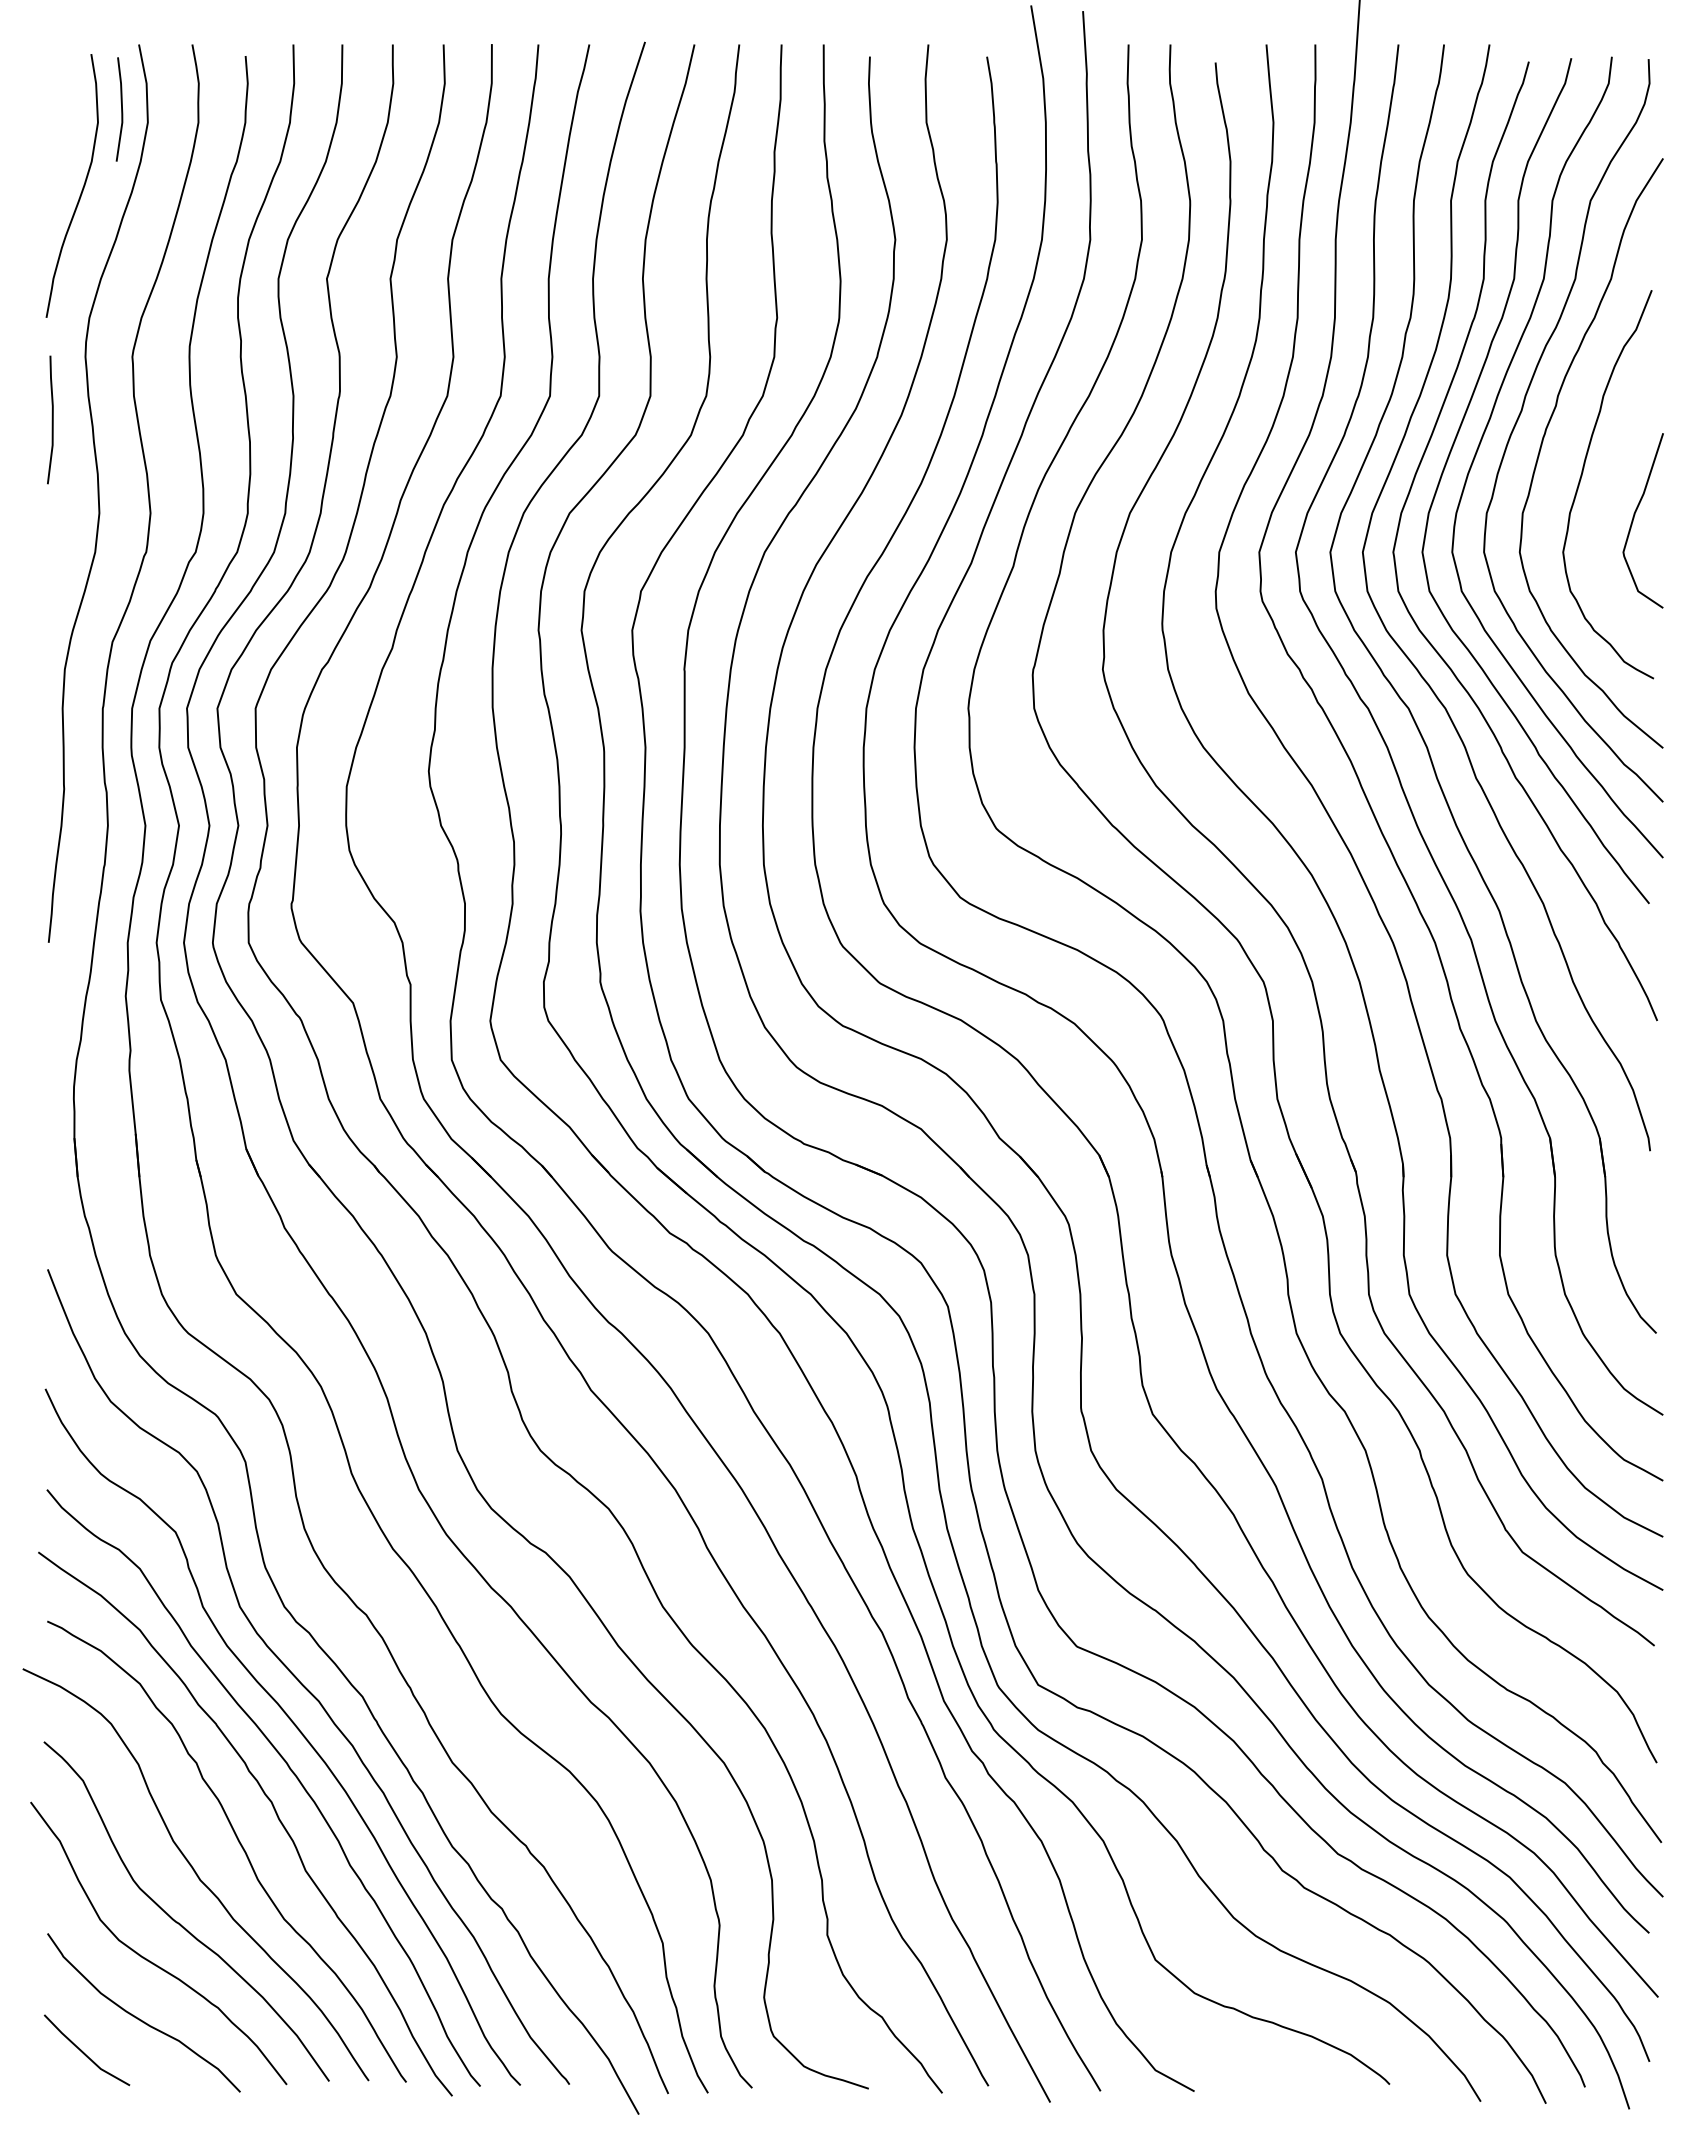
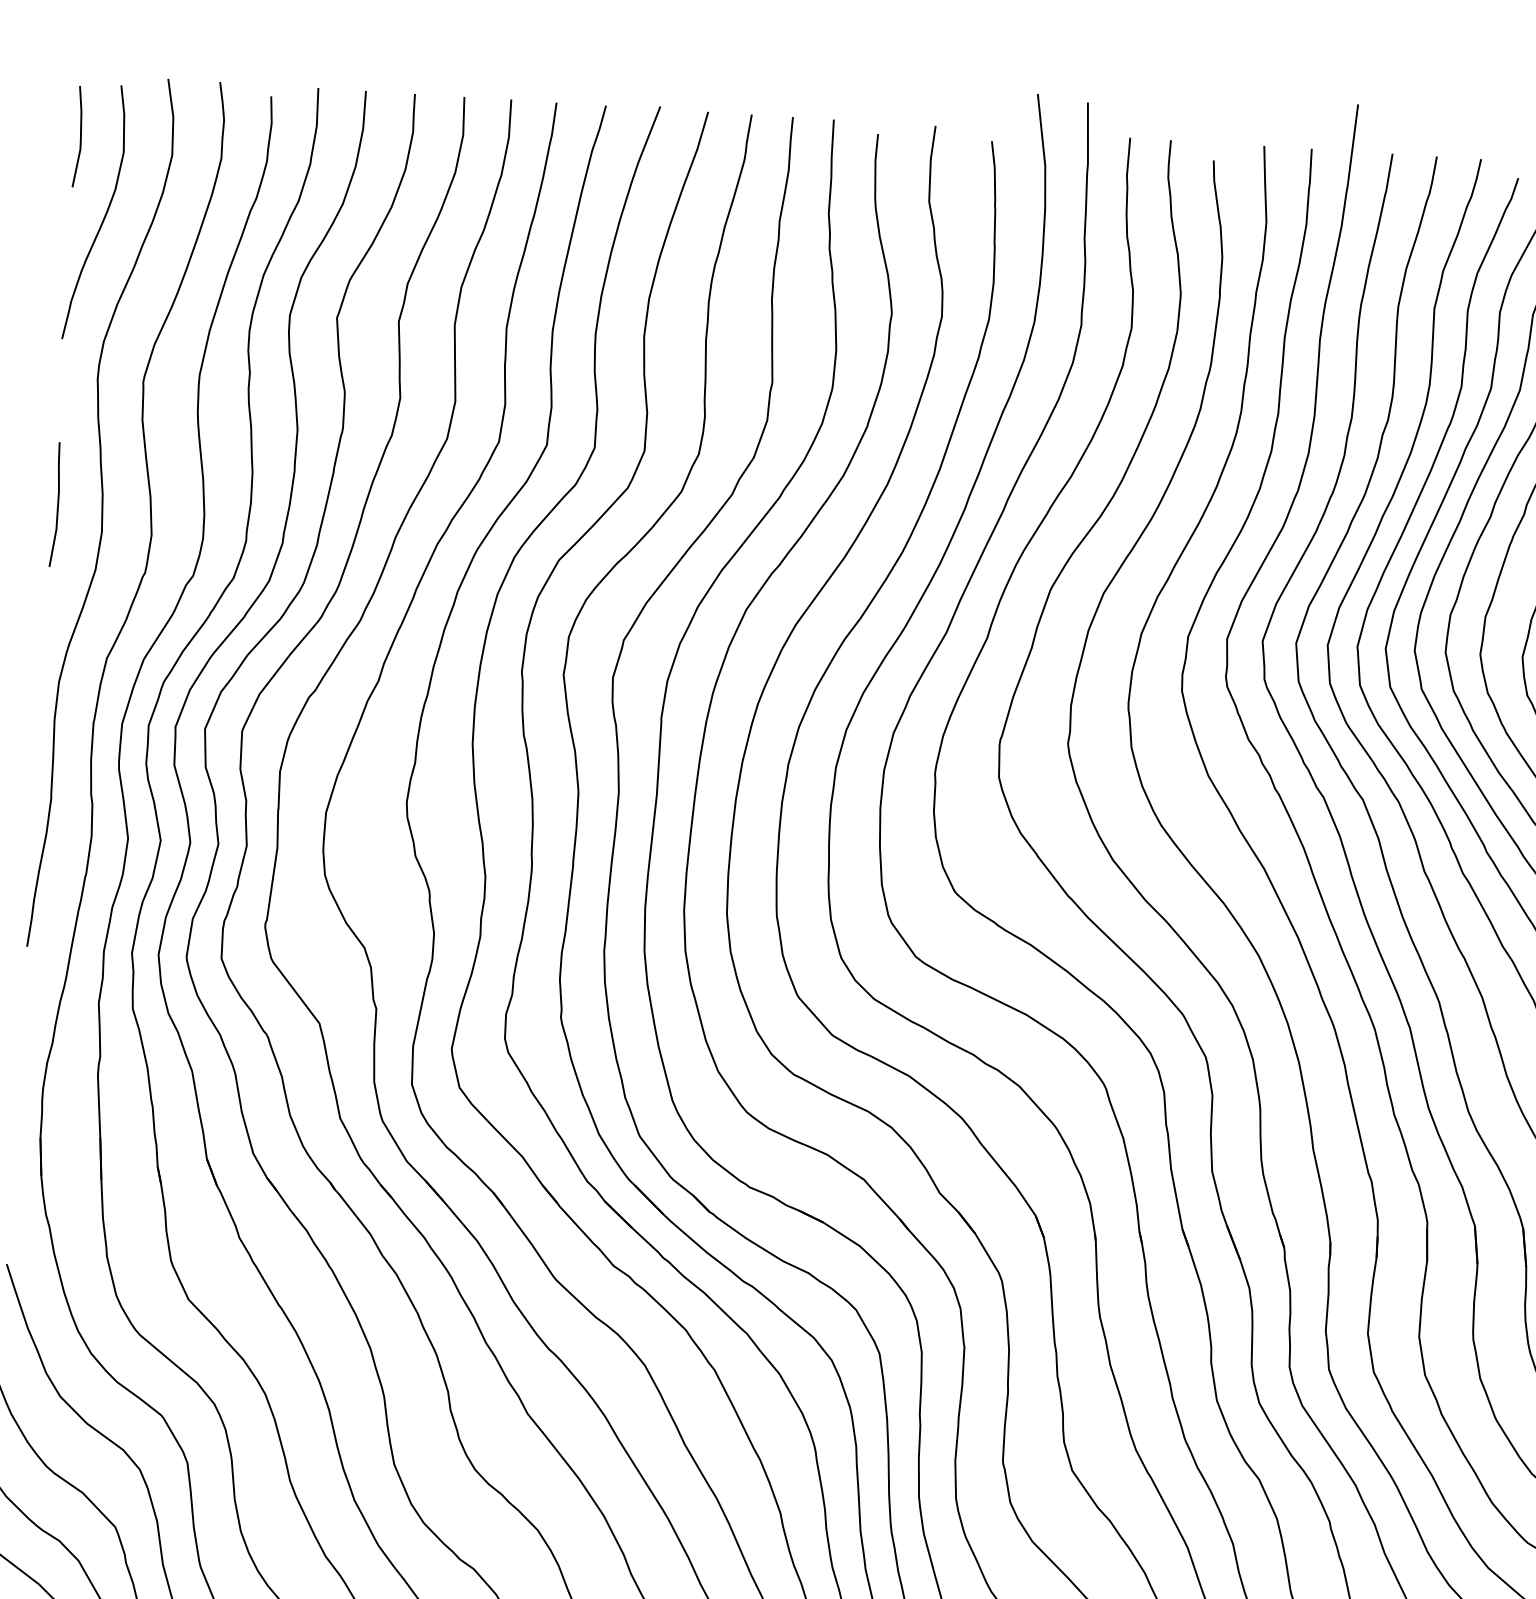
line: (121, 109) -> (80, 136), moved
line: (51, 419) -> (56, 504), moved

